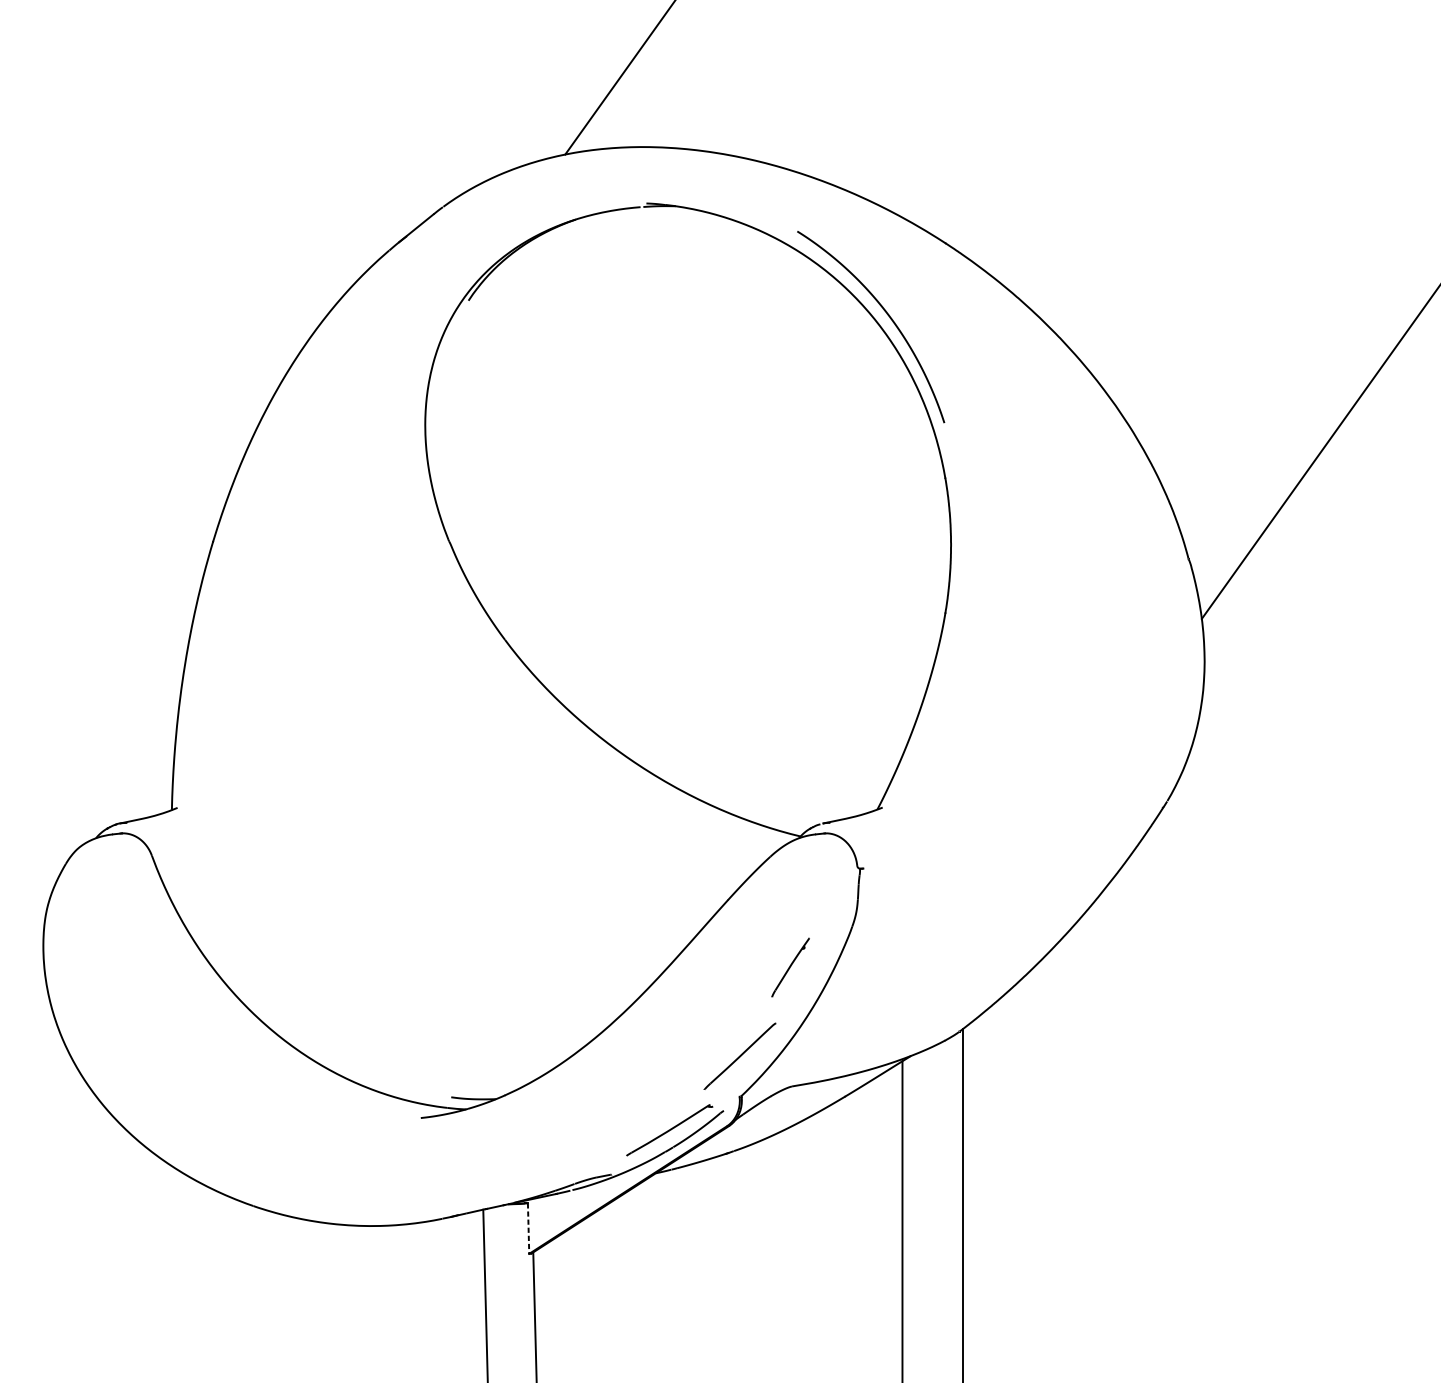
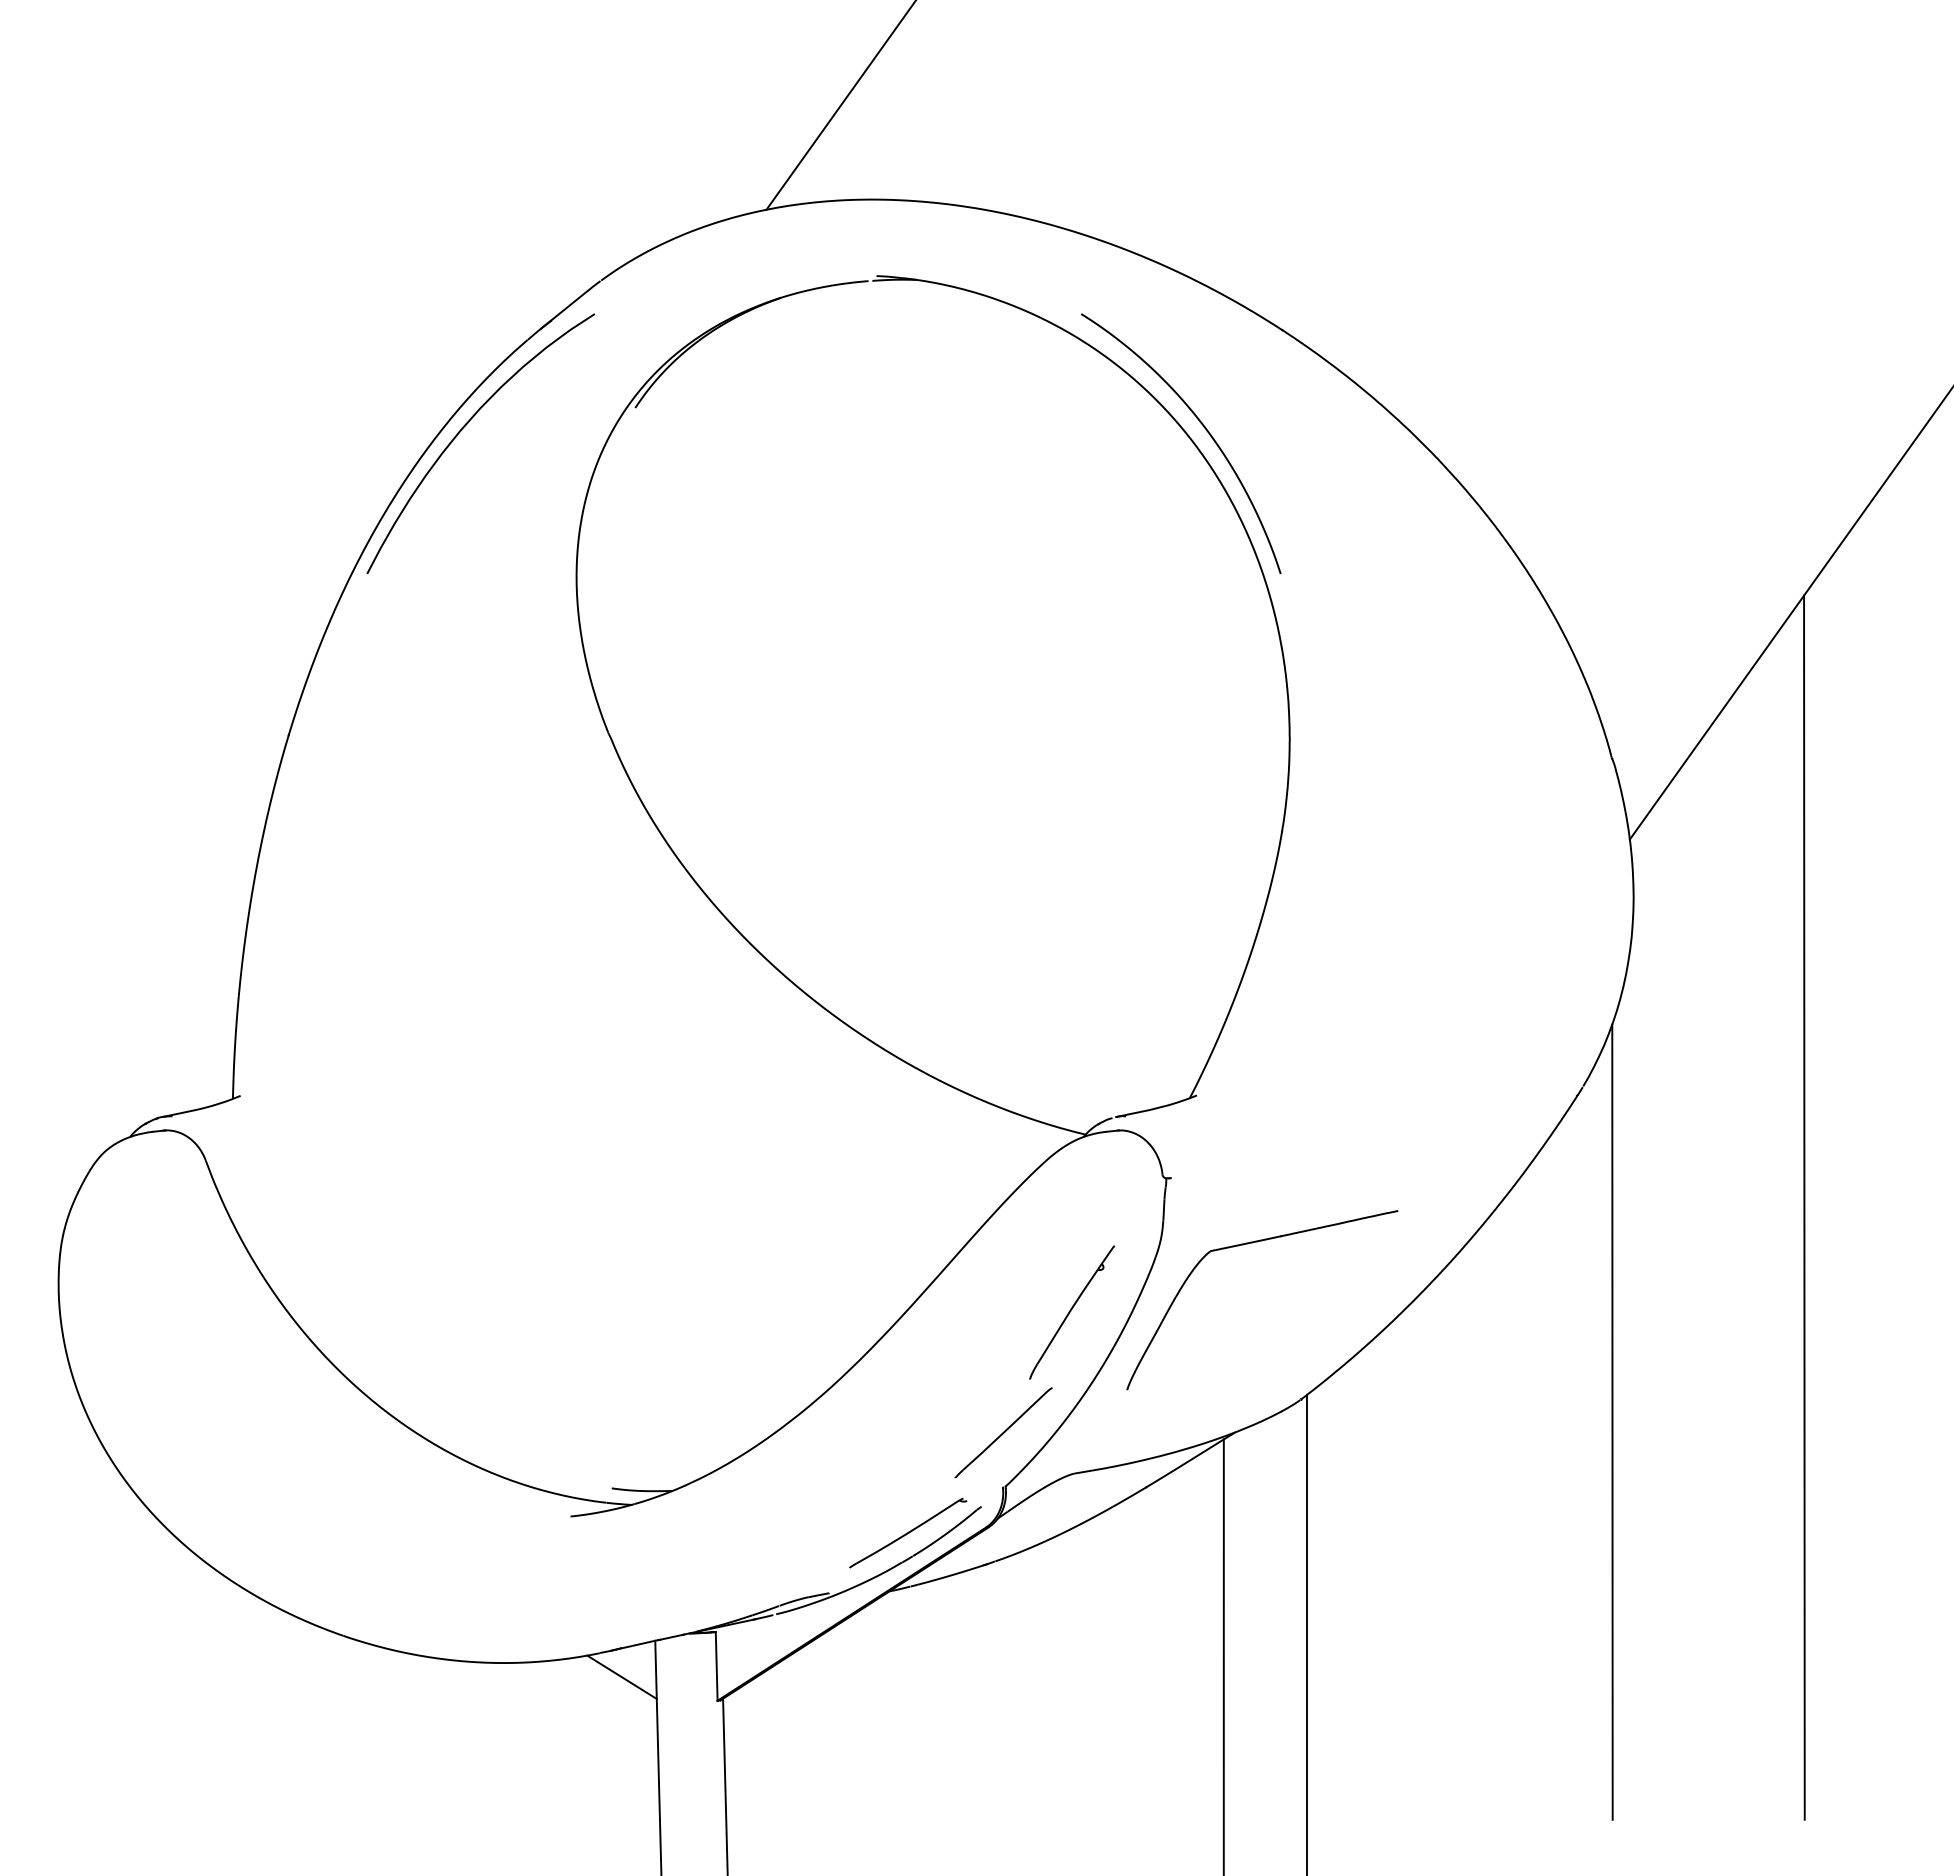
curve: (340, 318) -> (461, 431), added
line: (1330, 890) -> (1804, 1207), added
part: (924, 916) -> (1253, 1243), added
part: (790, 967) -> (1072, 1312), size x1.67
line: (1189, 1047) -> (1612, 1421), added
line: (528, 1228) -> (716, 1666), dashed -> solid
line: (458, 1235) -> (621, 1676), added

